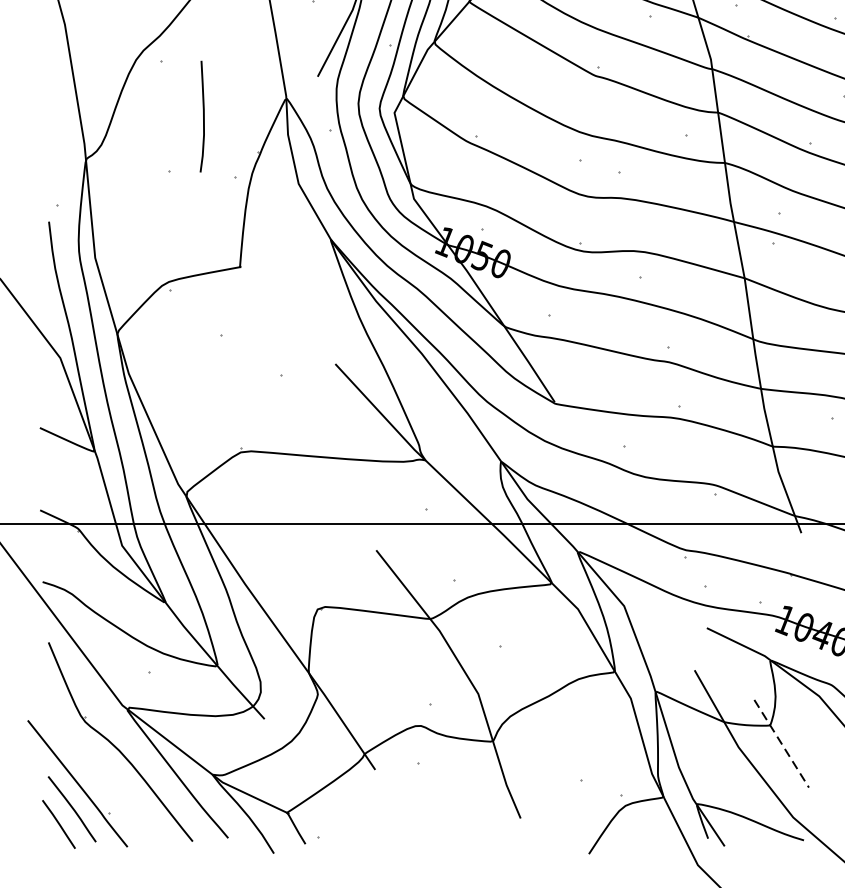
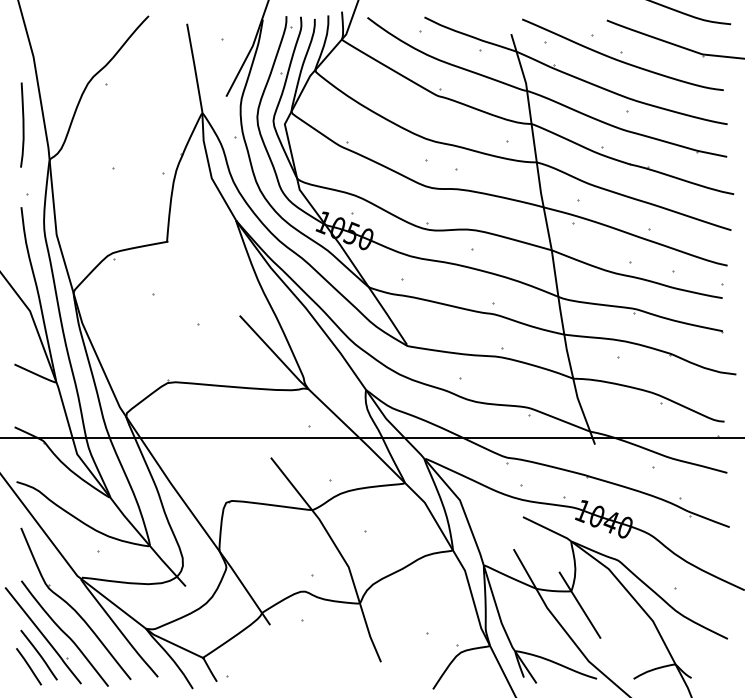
curve: (202, 115) -> (22, 124), moved
line: (782, 744) -> (580, 605), dashed -> solid
curve: (105, 780) -> (64, 633), added

